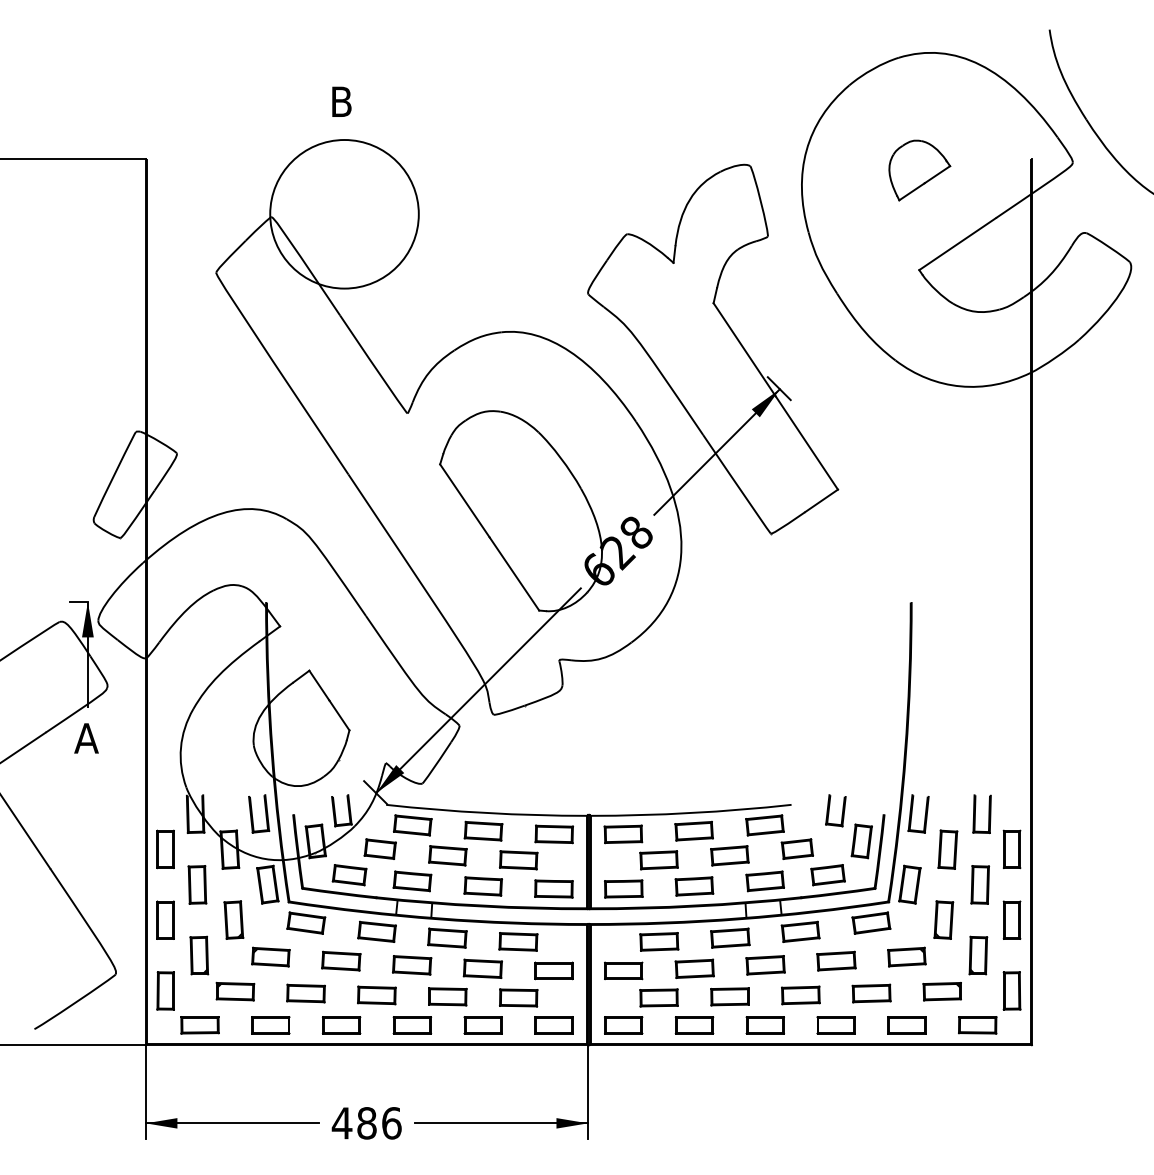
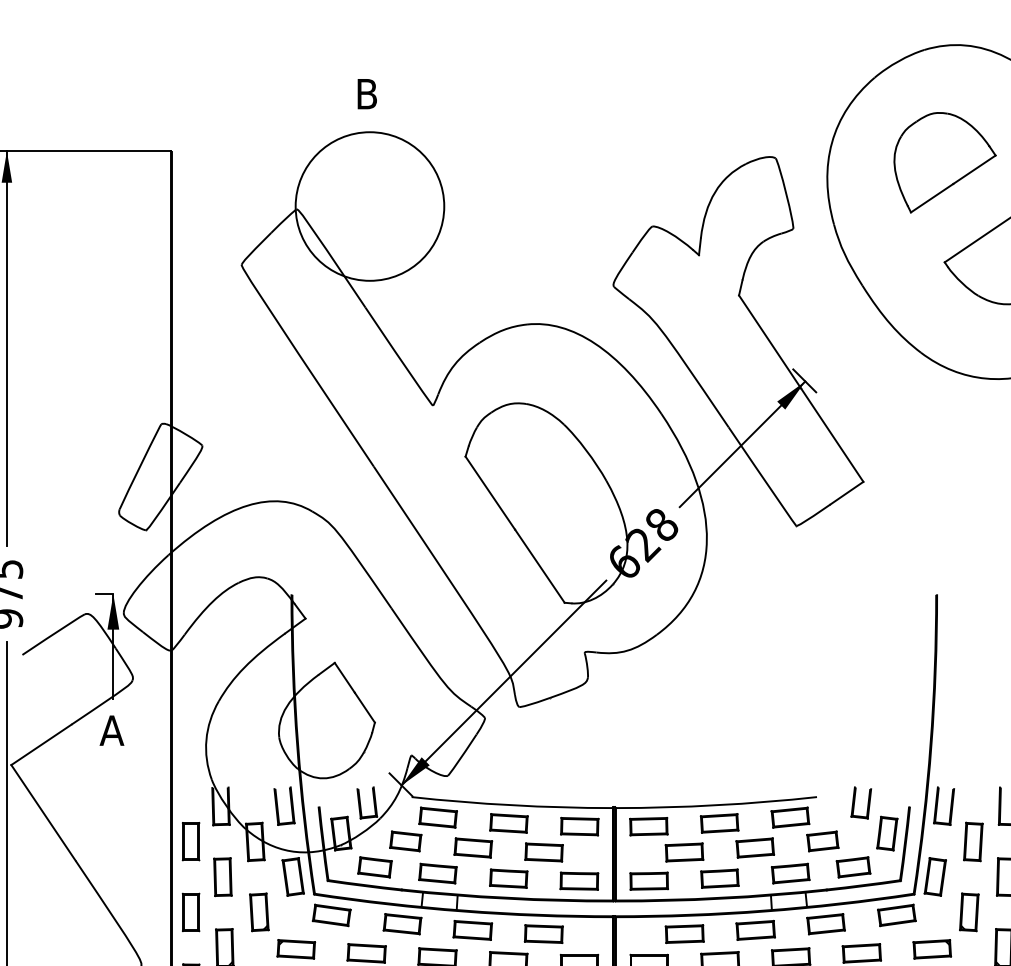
part: (919, 170) -> (944, 162), size x1.67

